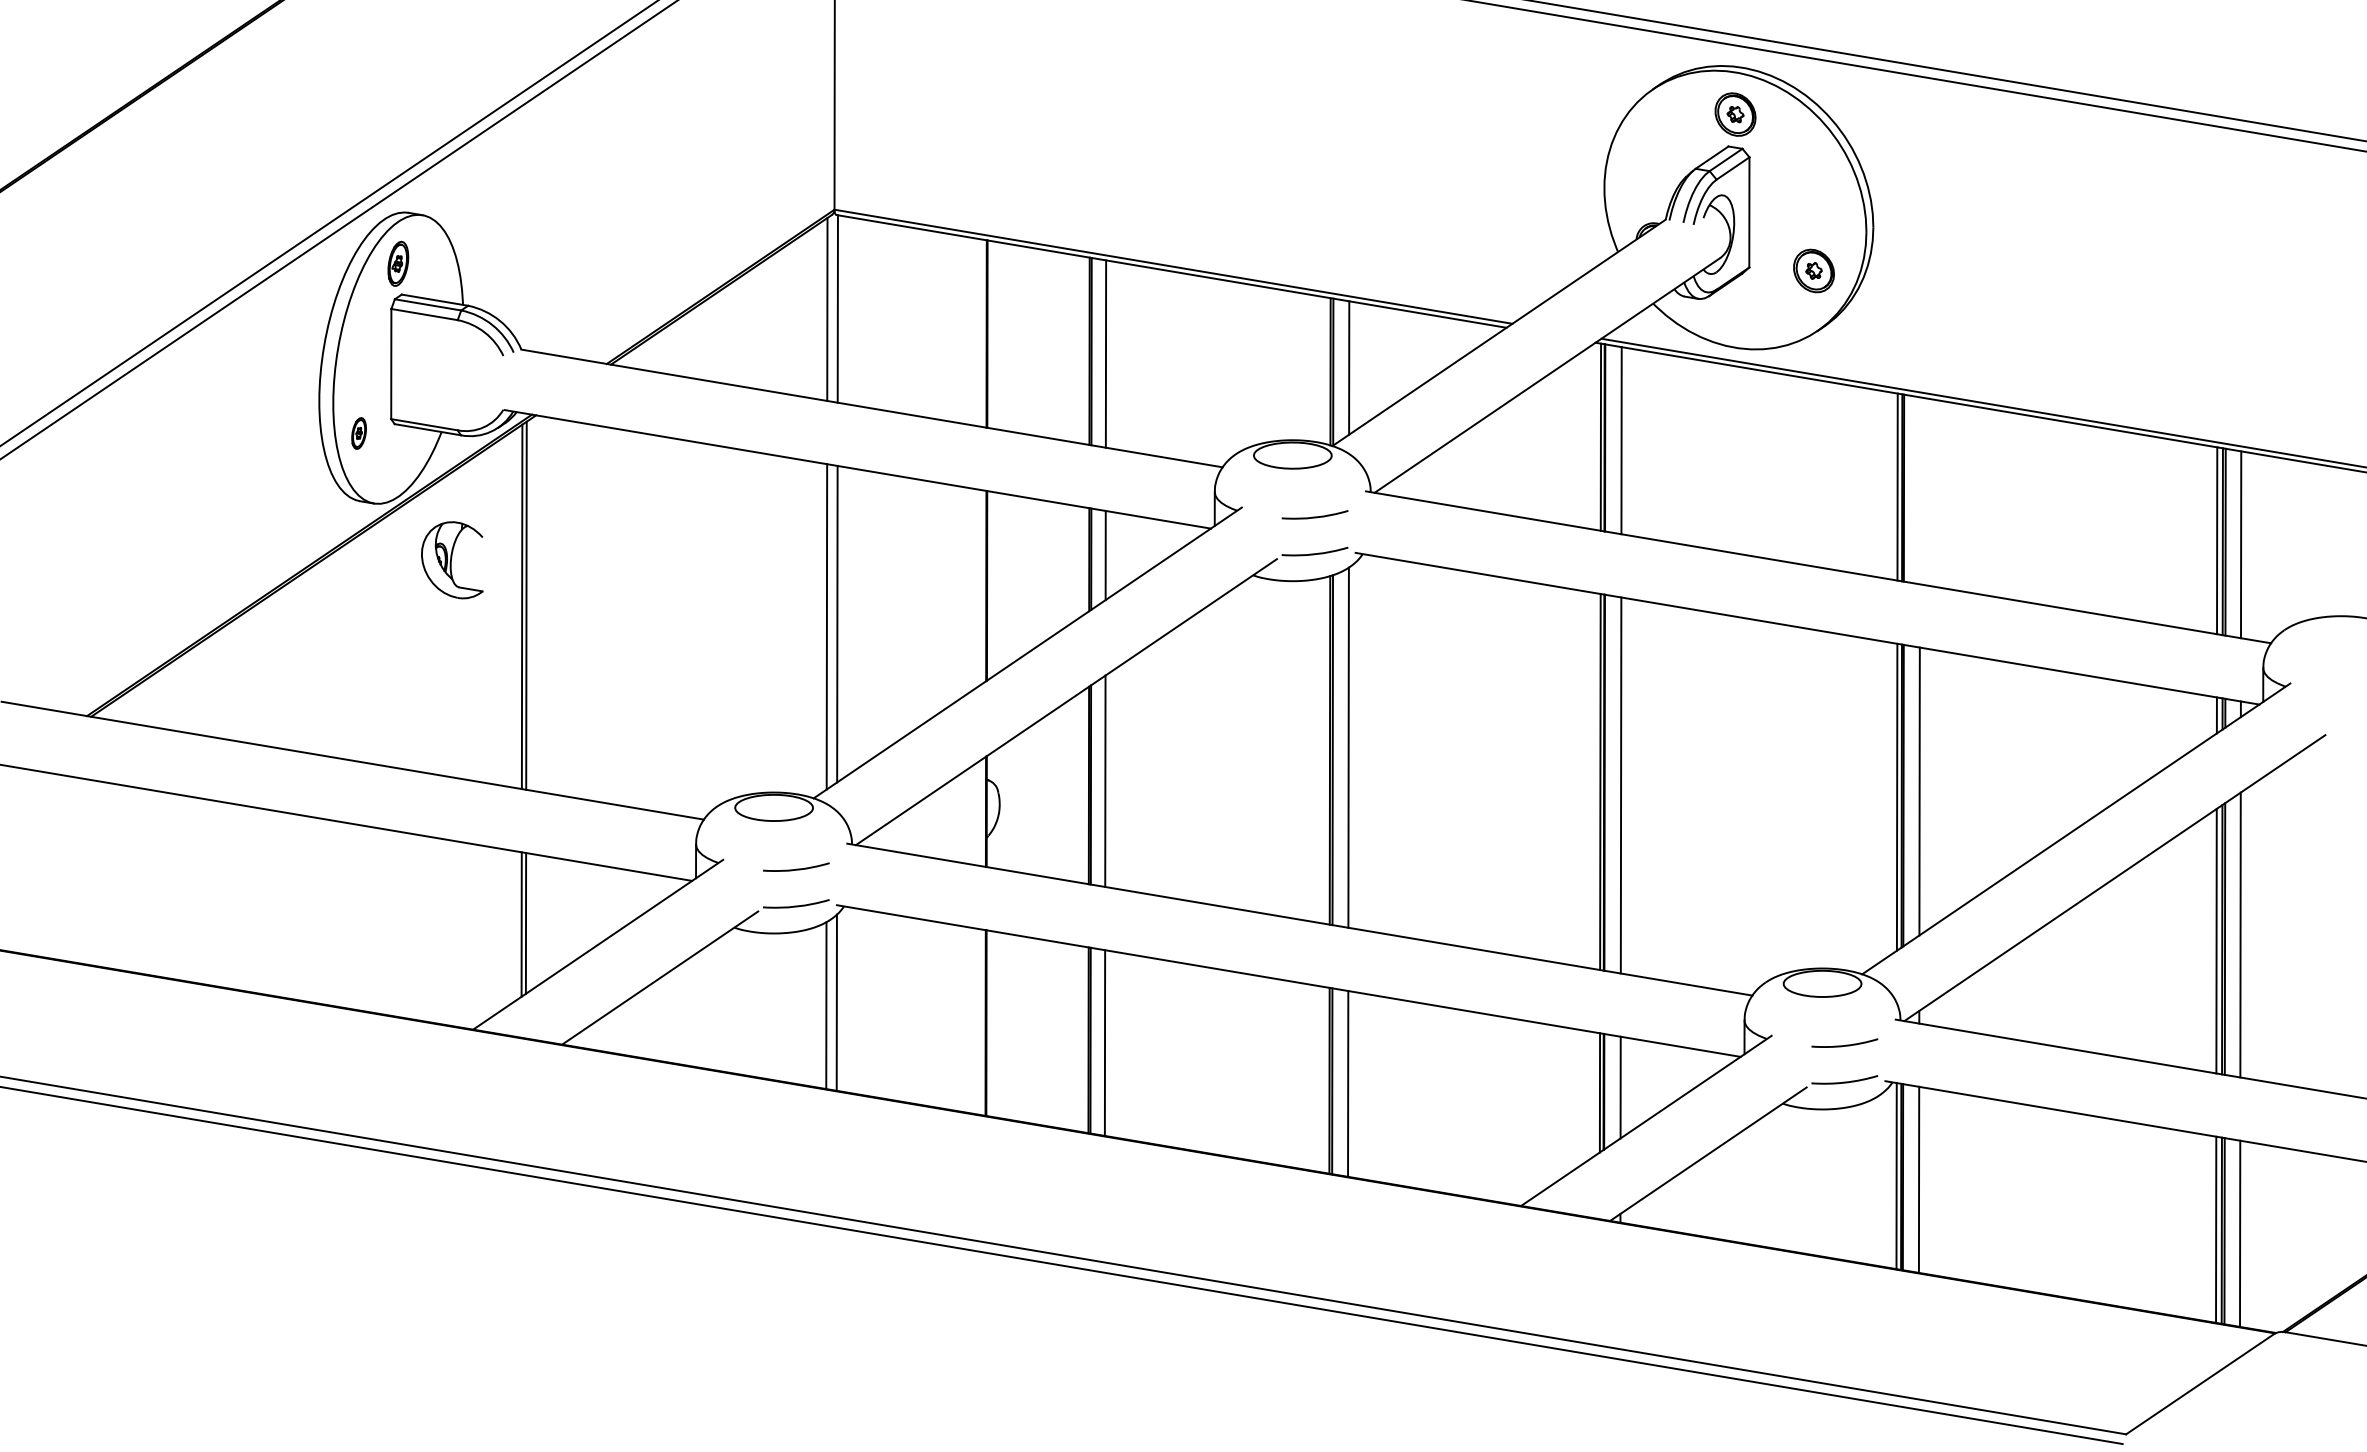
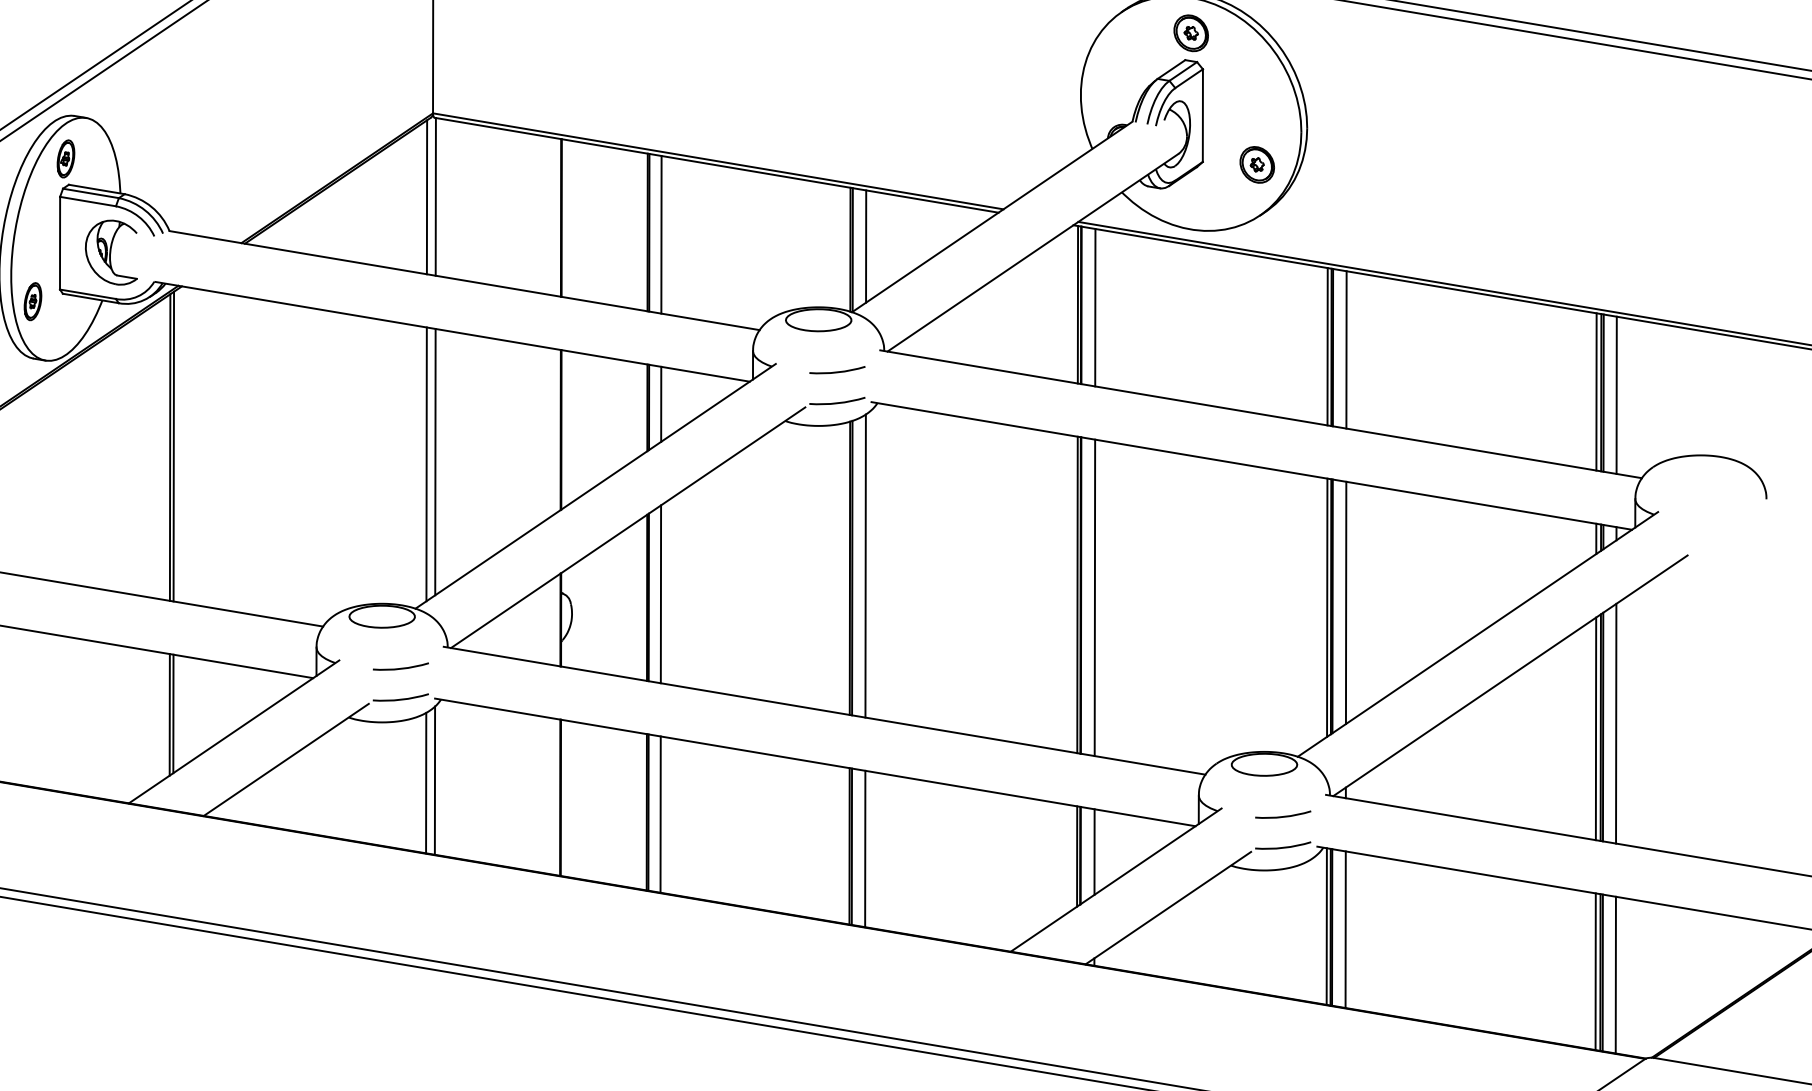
part: (358, 433) -> (32, 301), size x1.43
line: (1919, 490) -> (1346, 349), added
part: (452, 560) -> (111, 252), moved

